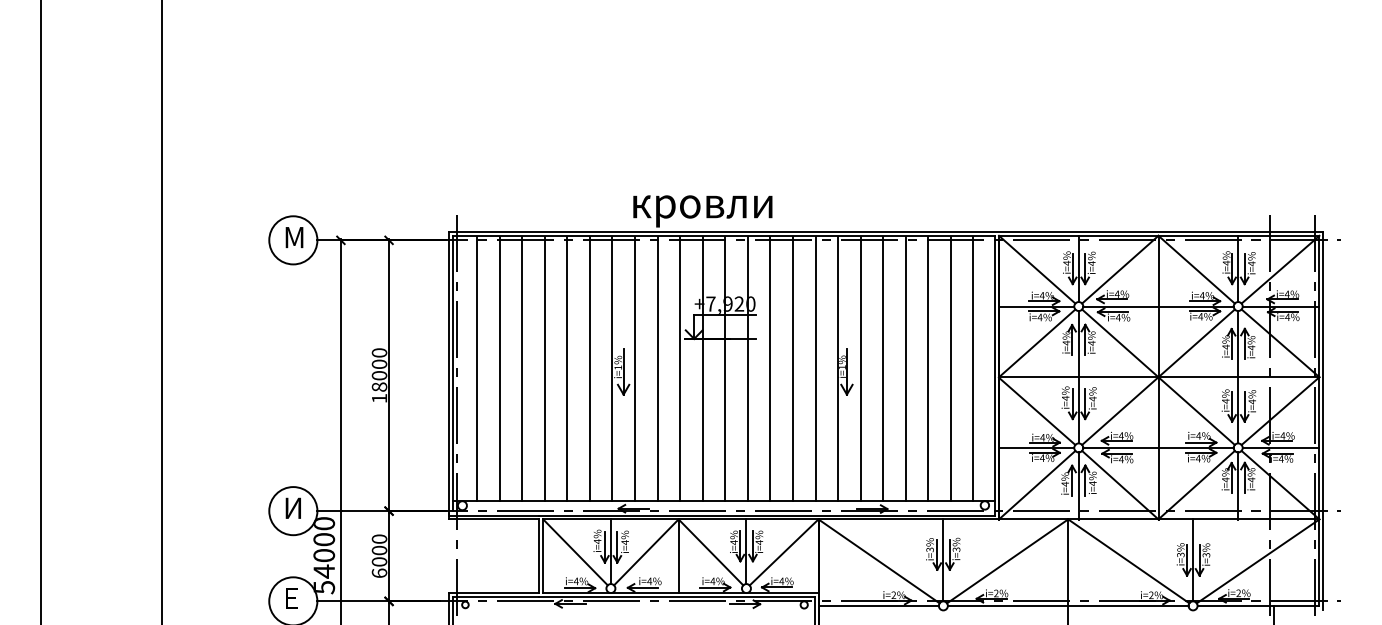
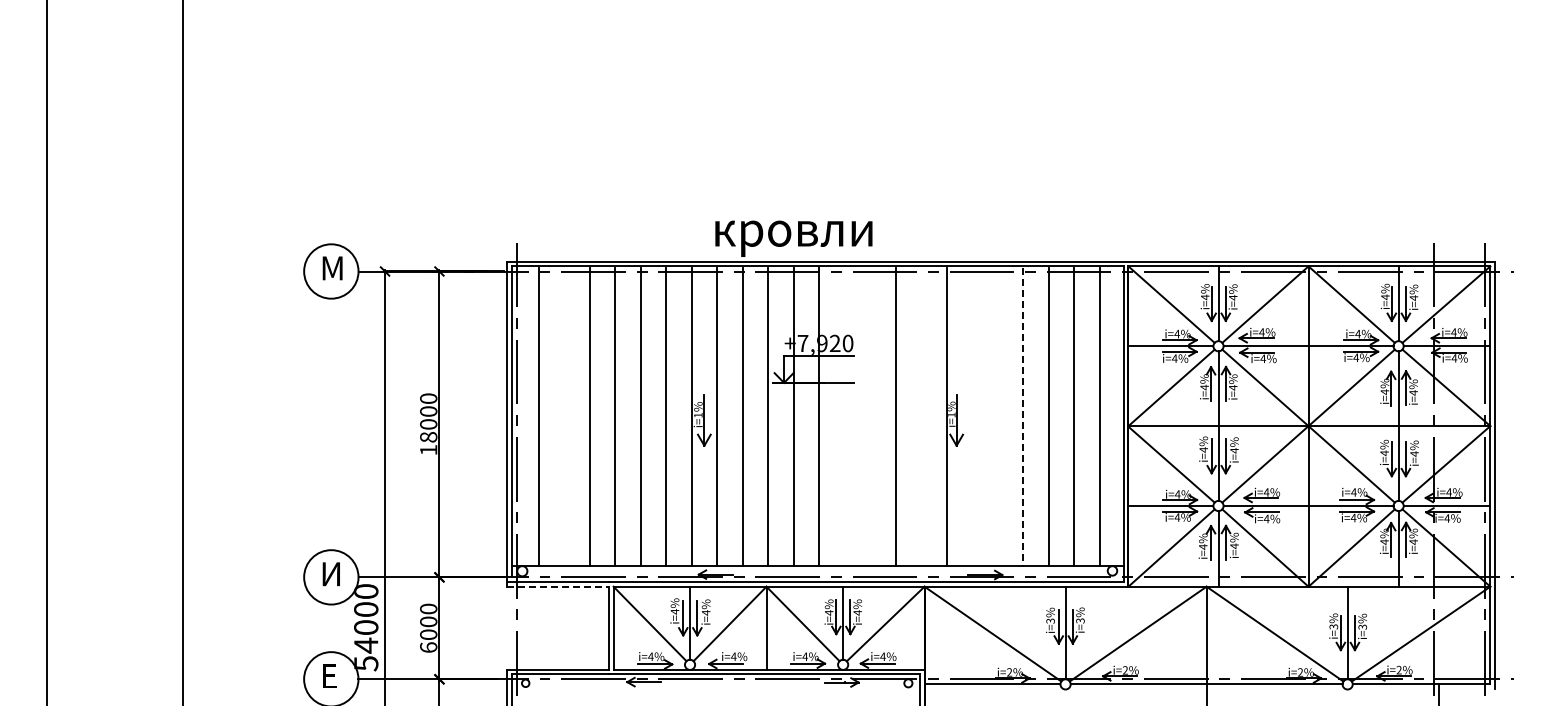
line: (499, 368) -> (564, 416), removed
line: (747, 368) -> (844, 416), removed
line: (770, 368) -> (870, 416), removed
line: (815, 368) -> (921, 416), removed
line: (860, 368) -> (972, 416), removed
line: (883, 368) -> (997, 416), removed
line: (906, 368) -> (1023, 416), solid -> dashed
line: (494, 519) -> (558, 586), solid -> dashed

